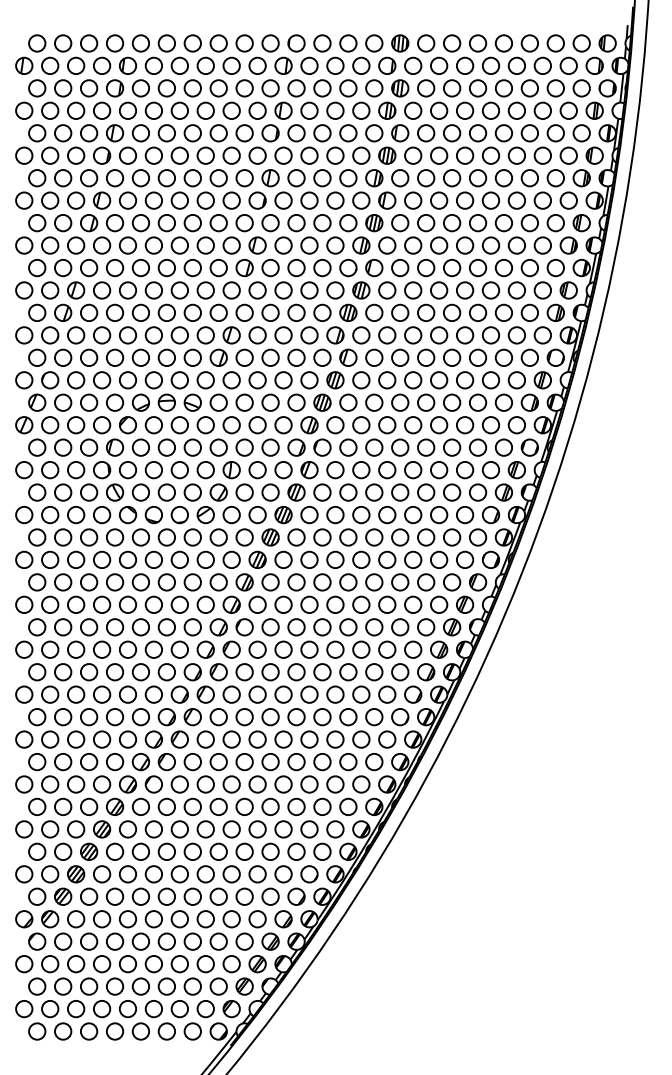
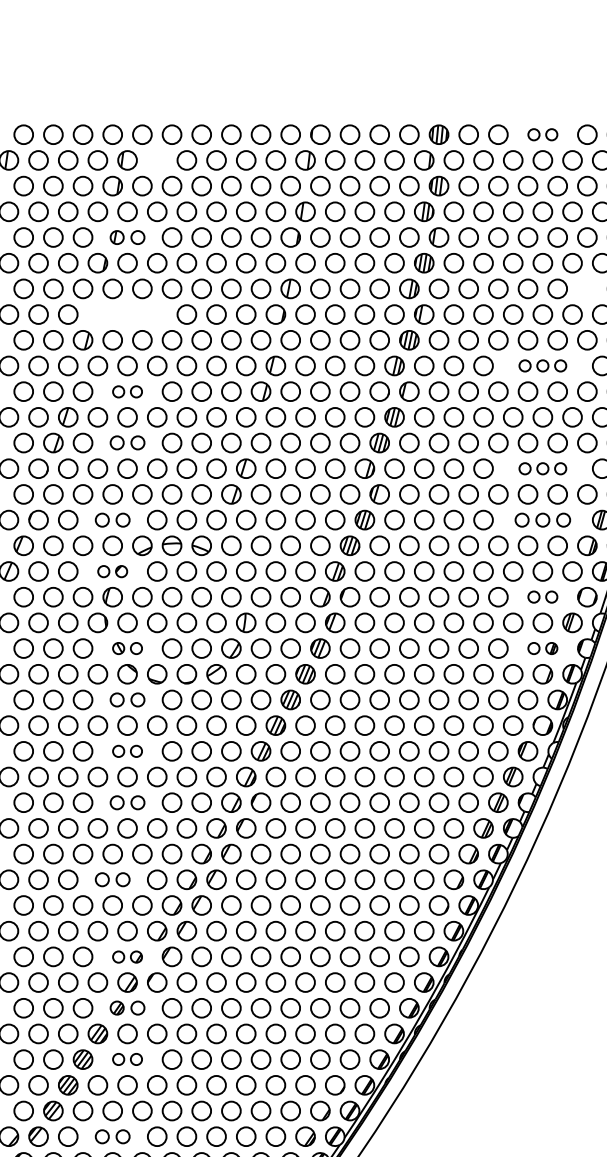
part: (490, 43) -> (542, 134), size x0.6
circle: (153, 65) -> (156, 159), removed
part: (127, 133) -> (126, 237), size x0.7
circle: (529, 178) -> (586, 289), removed
part: (127, 200) -> (126, 314), removed
part: (490, 245) -> (542, 365), size x0.6
part: (127, 268) -> (126, 392), size x0.6
part: (127, 312) -> (126, 442), size x0.7
part: (490, 335) -> (542, 468), size x0.6
part: (114, 380) -> (112, 520), size x0.7
part: (490, 380) -> (542, 520), size x0.7
part: (114, 425) -> (112, 571), size x0.6
part: (490, 447) -> (542, 597), size x0.6
part: (127, 492) -> (126, 648), size x0.6
part: (490, 492) -> (542, 648), size x0.6
part: (127, 537) -> (126, 699), size x0.7
part: (127, 582) -> (126, 751), size x0.6
part: (127, 627) -> (126, 802), size x0.7
part: (114, 694) -> (112, 879), size x0.7
part: (127, 762) -> (126, 957), size x0.6
part: (127, 806) -> (126, 1007), size x0.7
part: (127, 851) -> (126, 1059), size x0.6
part: (114, 919) -> (112, 1137), size x0.7

